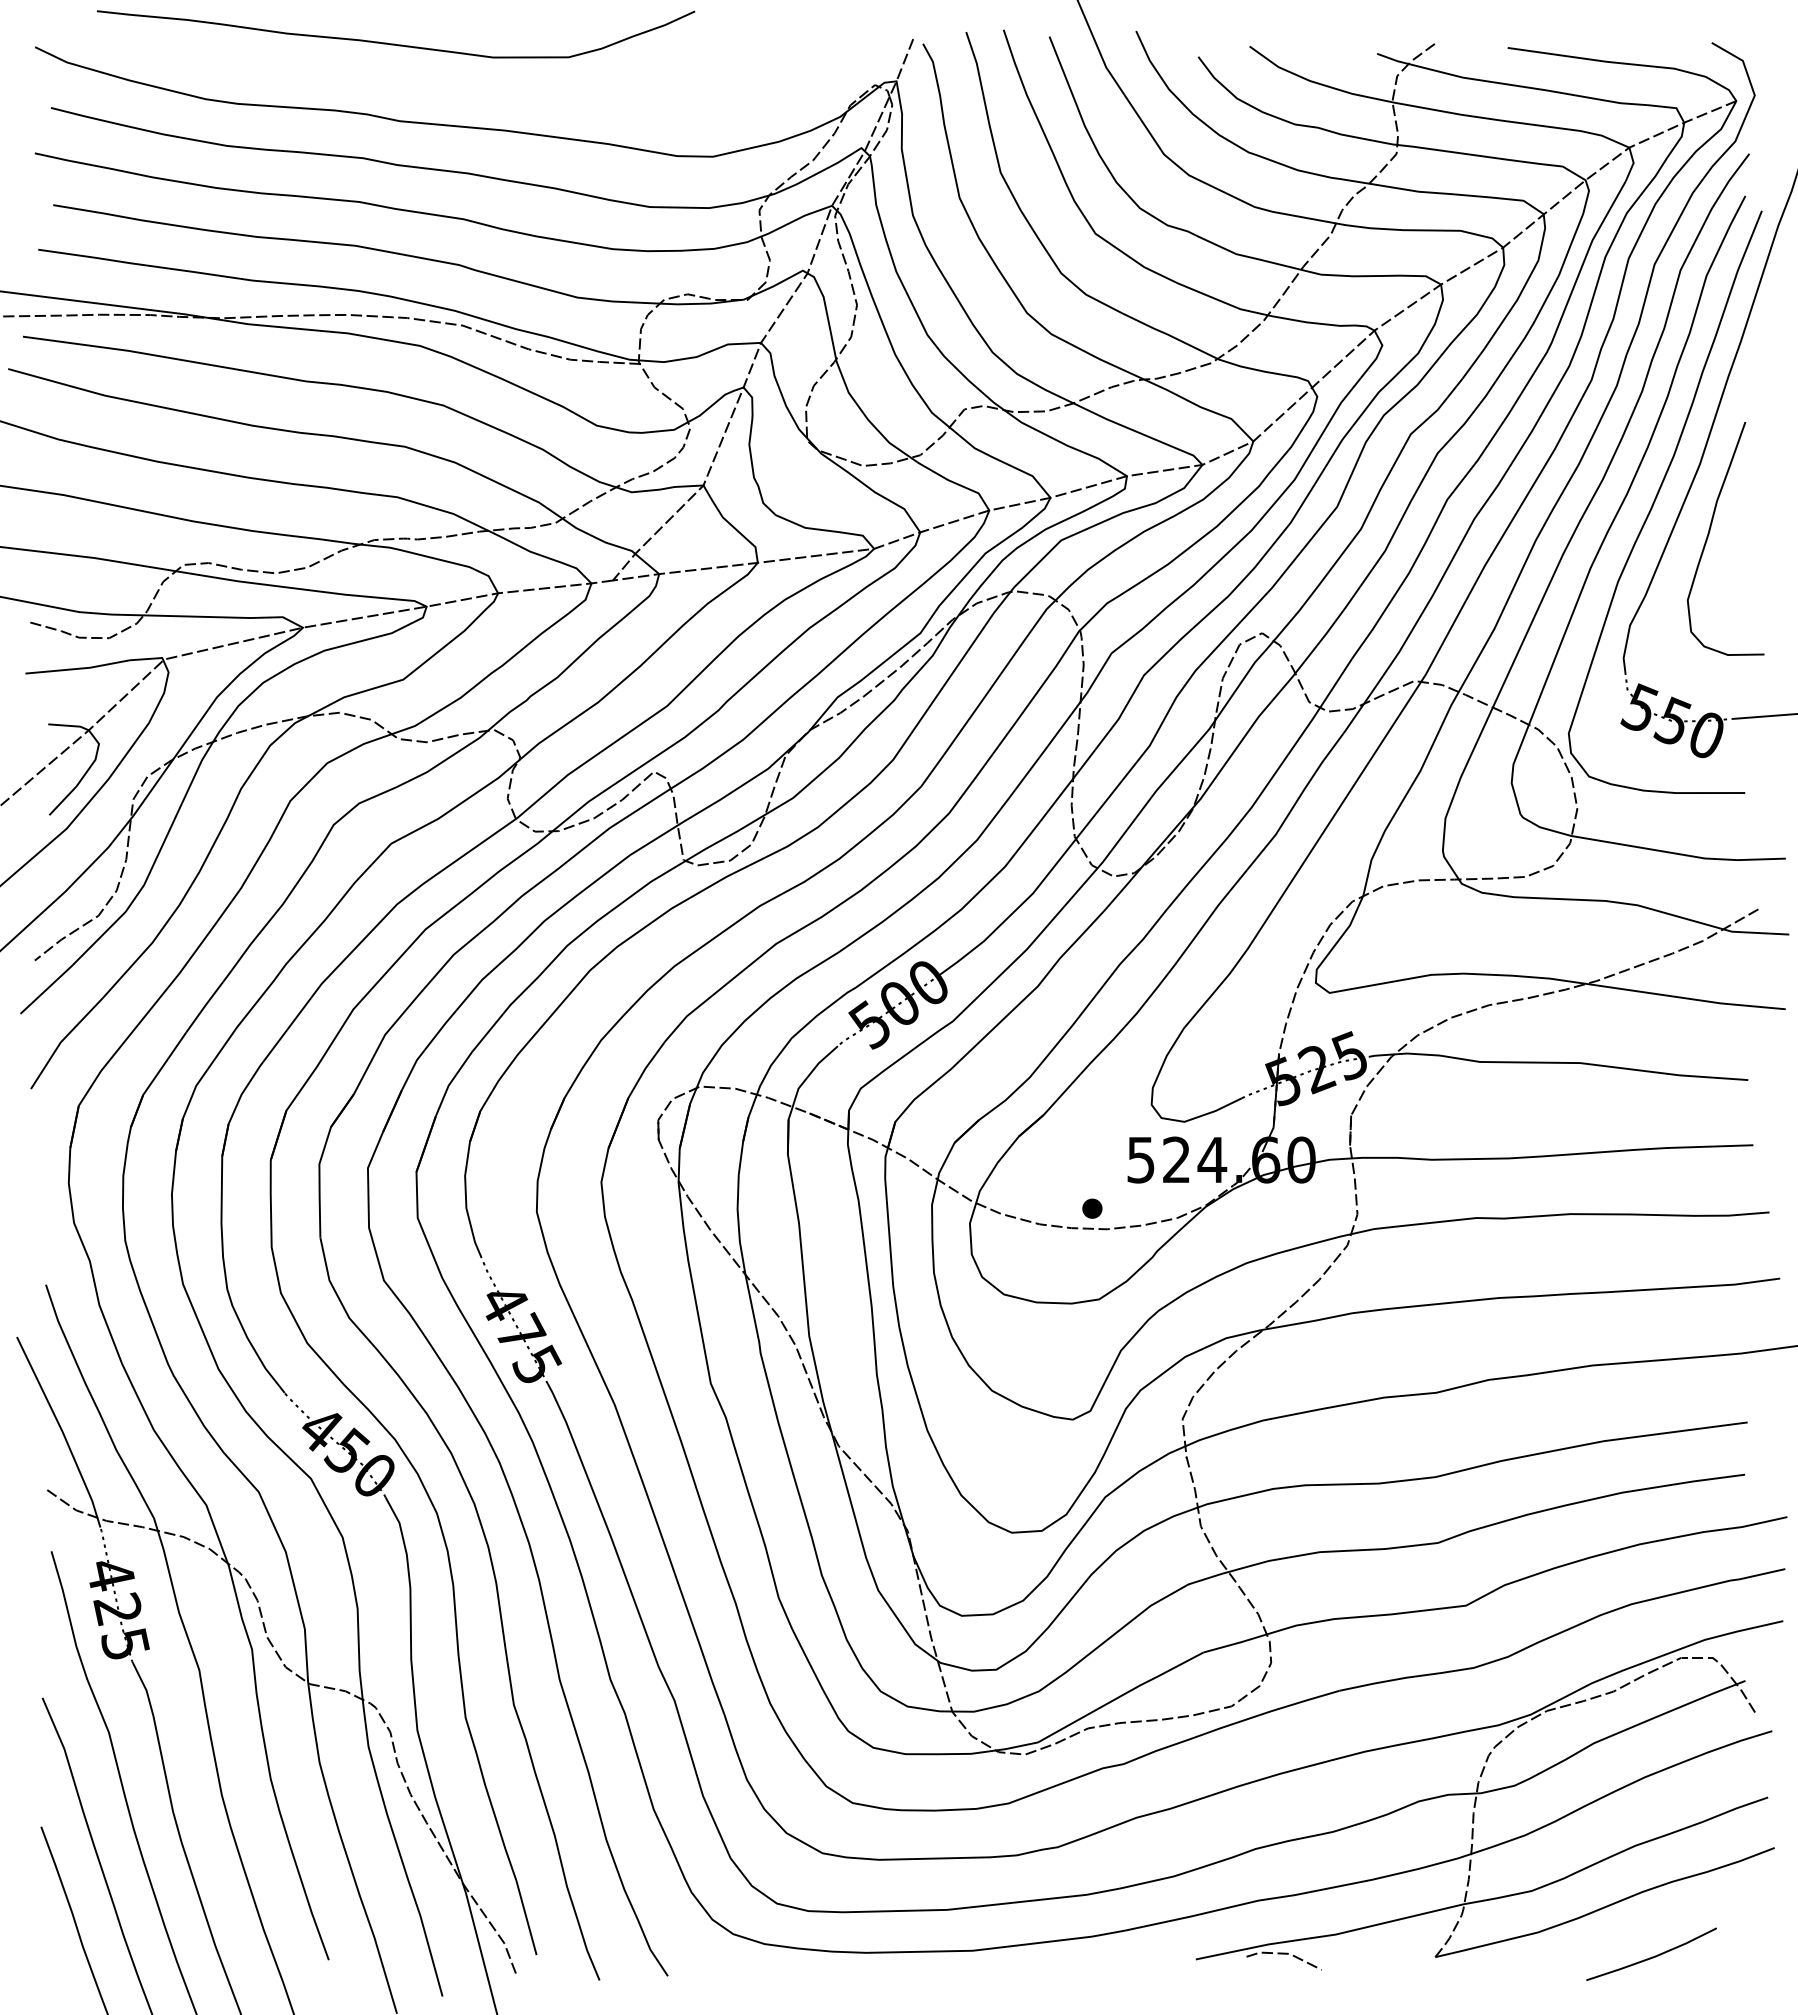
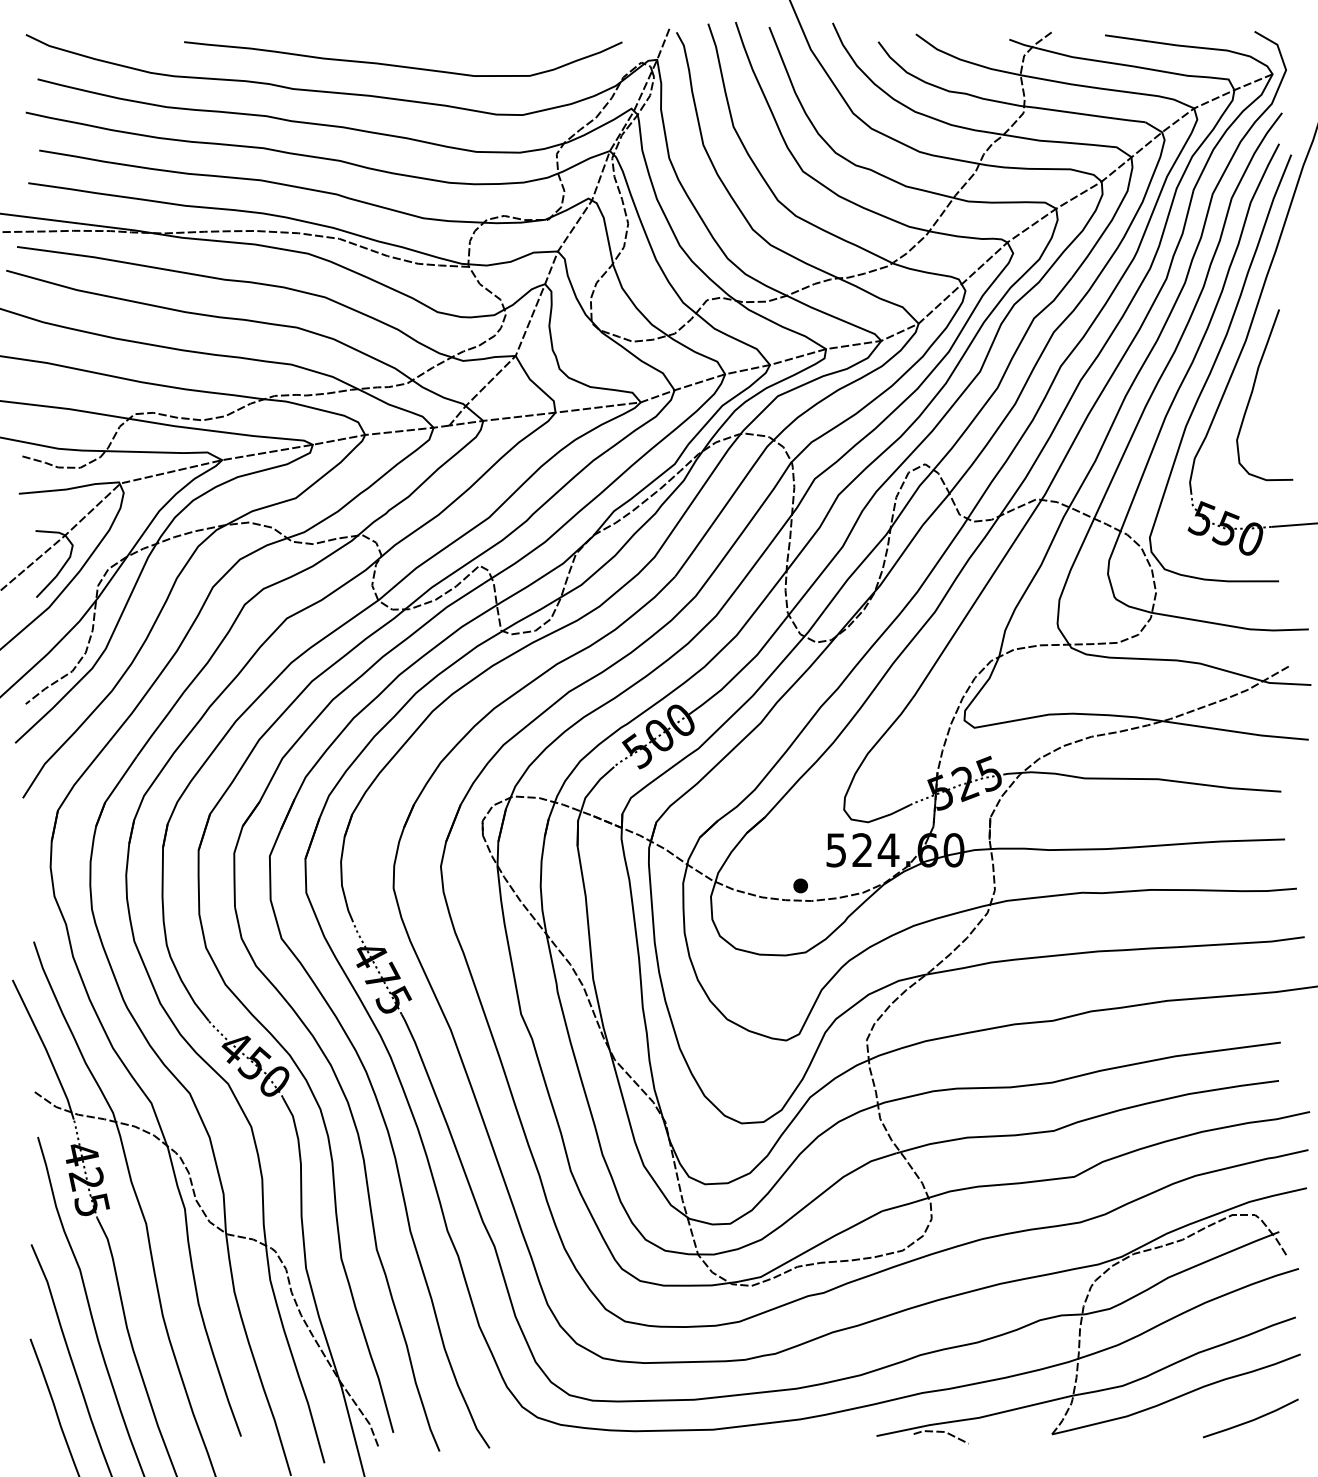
curve: (394, 43) -> (402, 65), moved
line: (1652, 1956) -> (1251, 1420), moved

